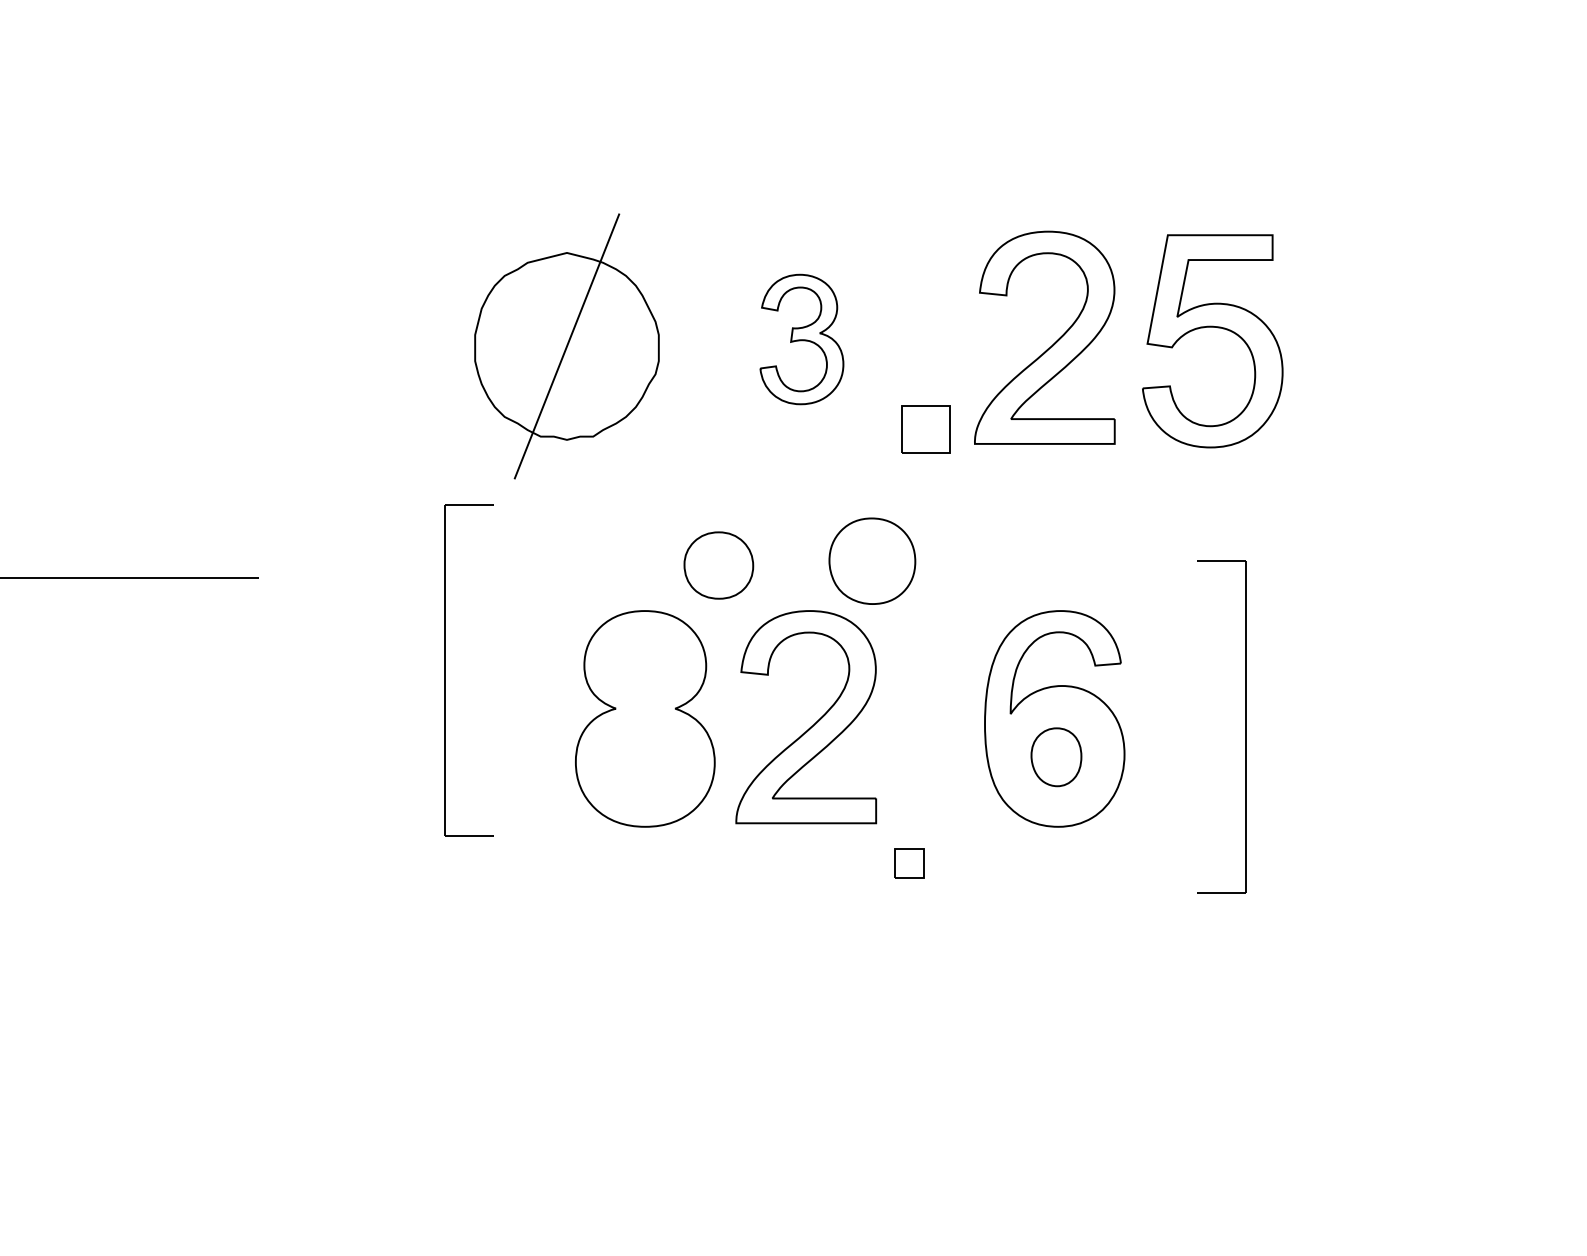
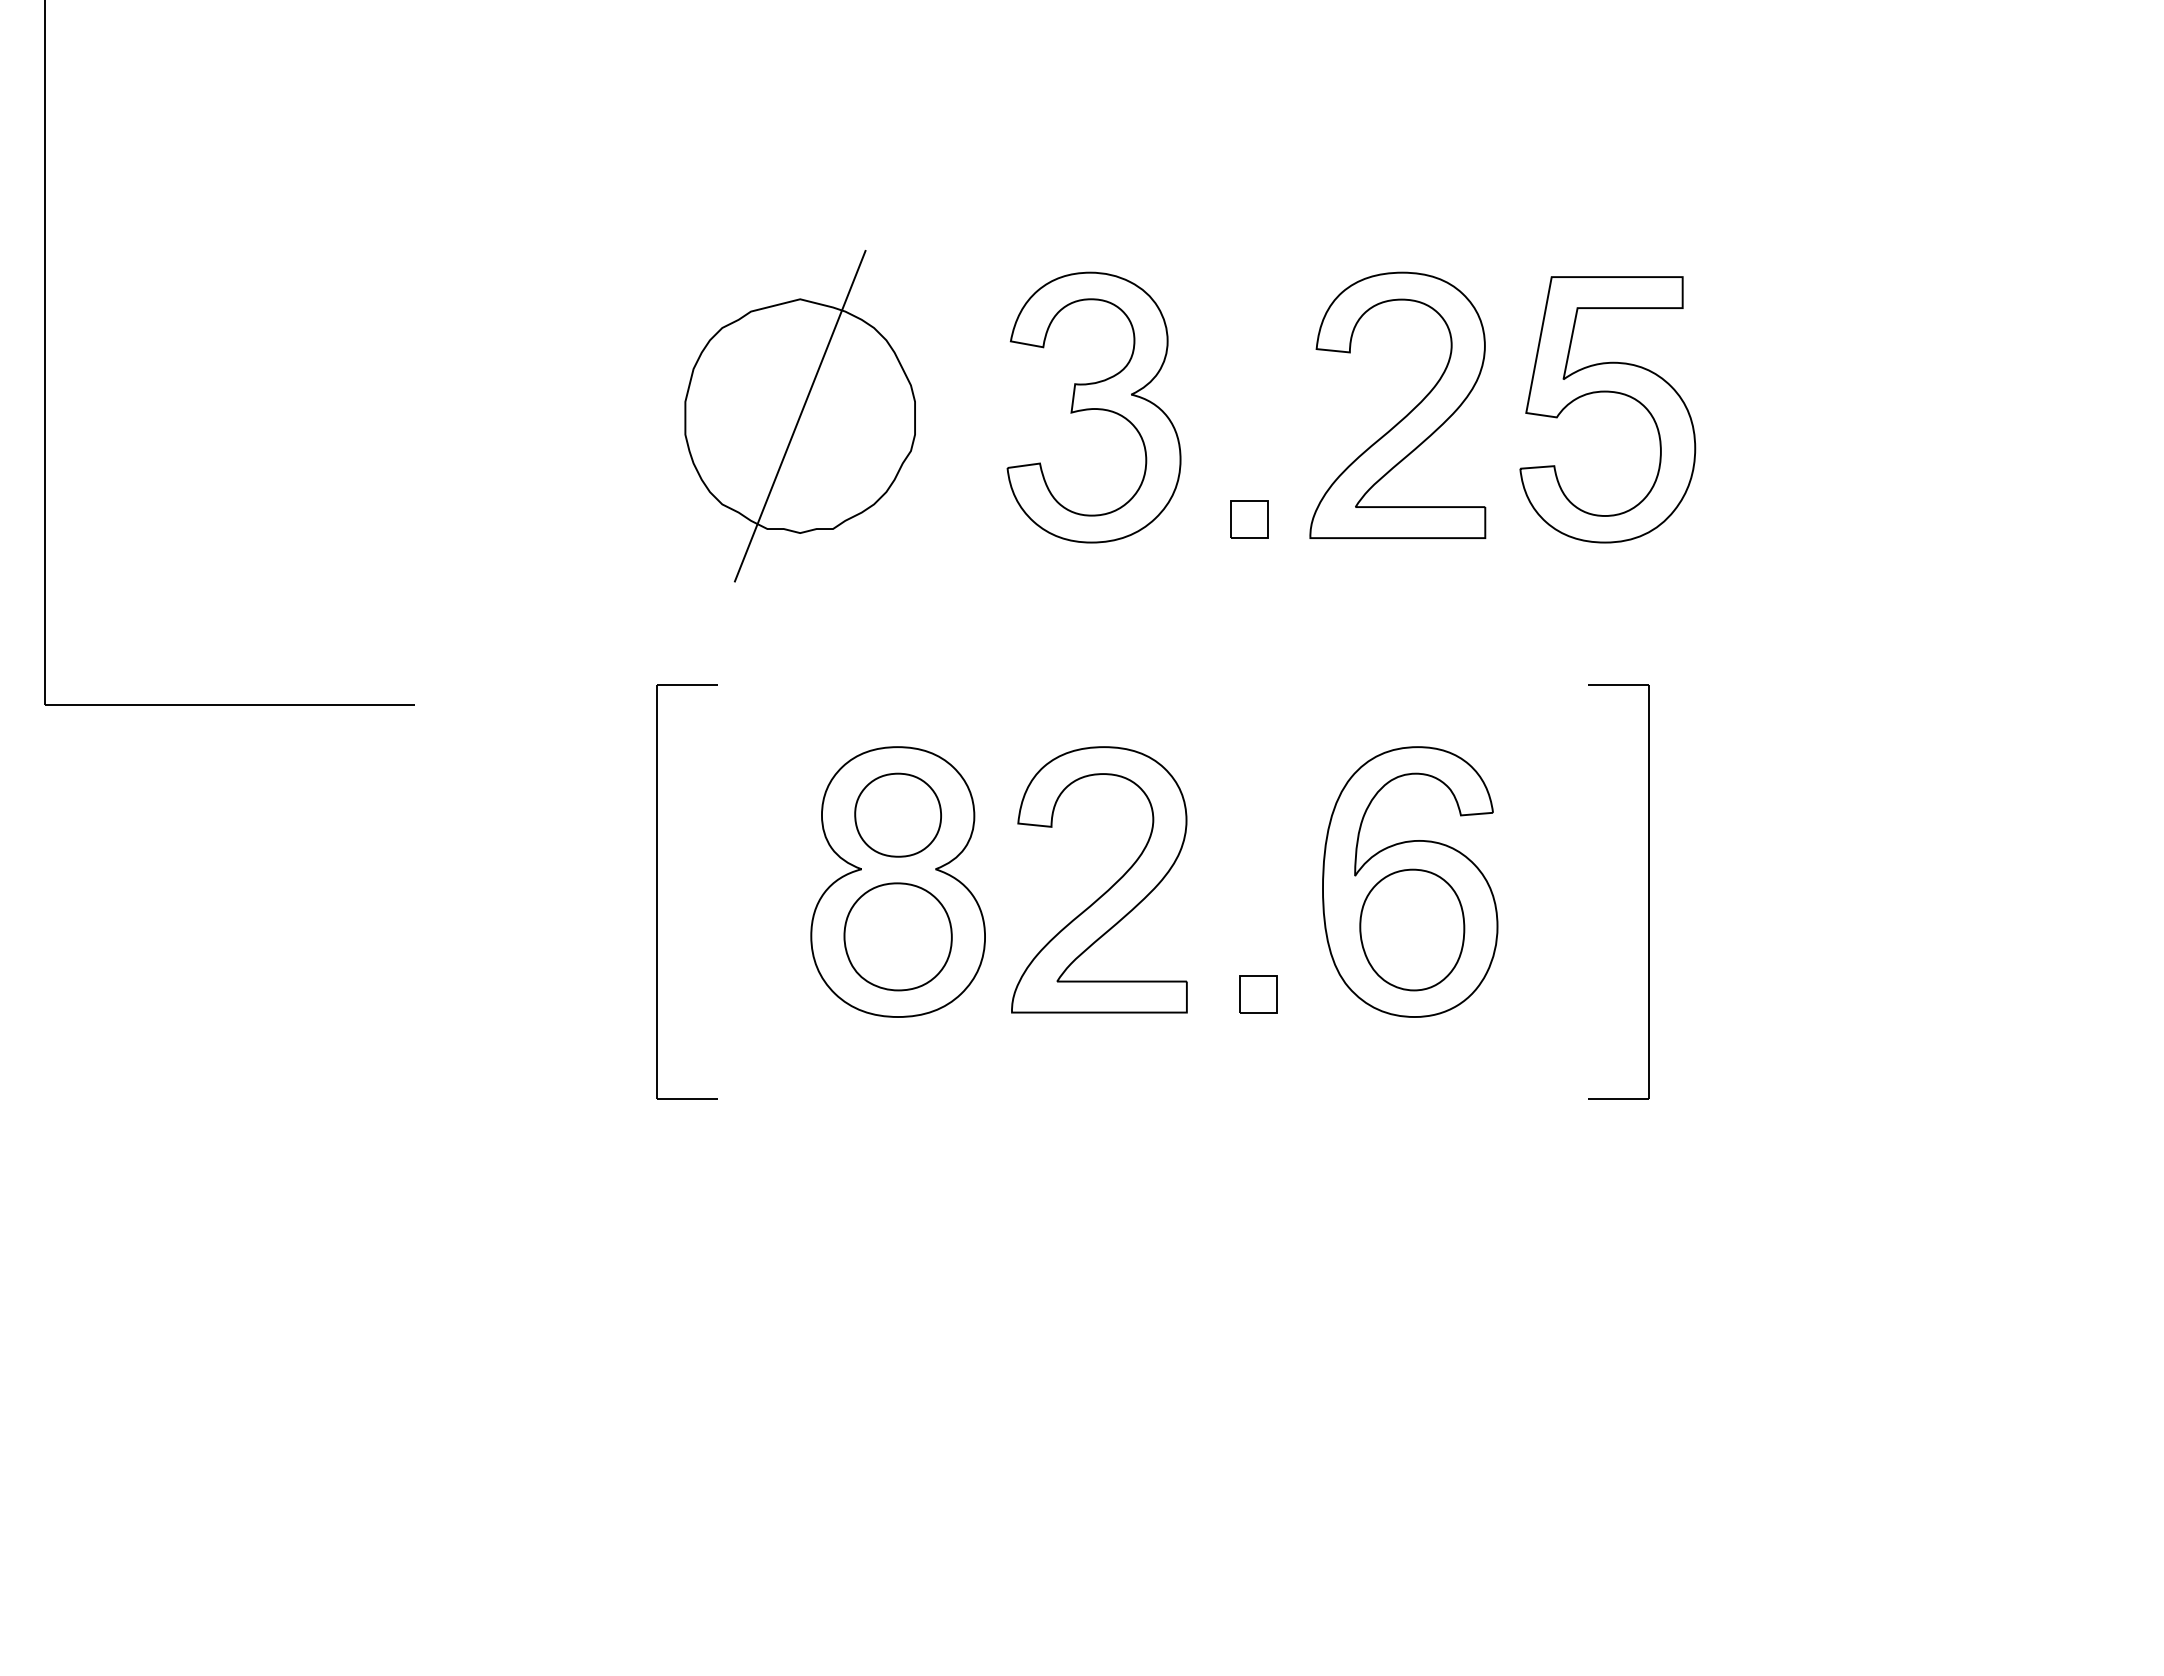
part: (801, 339) -> (1093, 407), size x1.67
part: (926, 429) -> (1249, 519), size x0.62
part: (871, 560) -> (897, 936), moved
part: (718, 564) -> (897, 814), moved
part: (445, 669) -> (657, 891), moved
part: (1056, 756) -> (1412, 929), size x1.67
part: (909, 864) -> (1258, 994), moved

